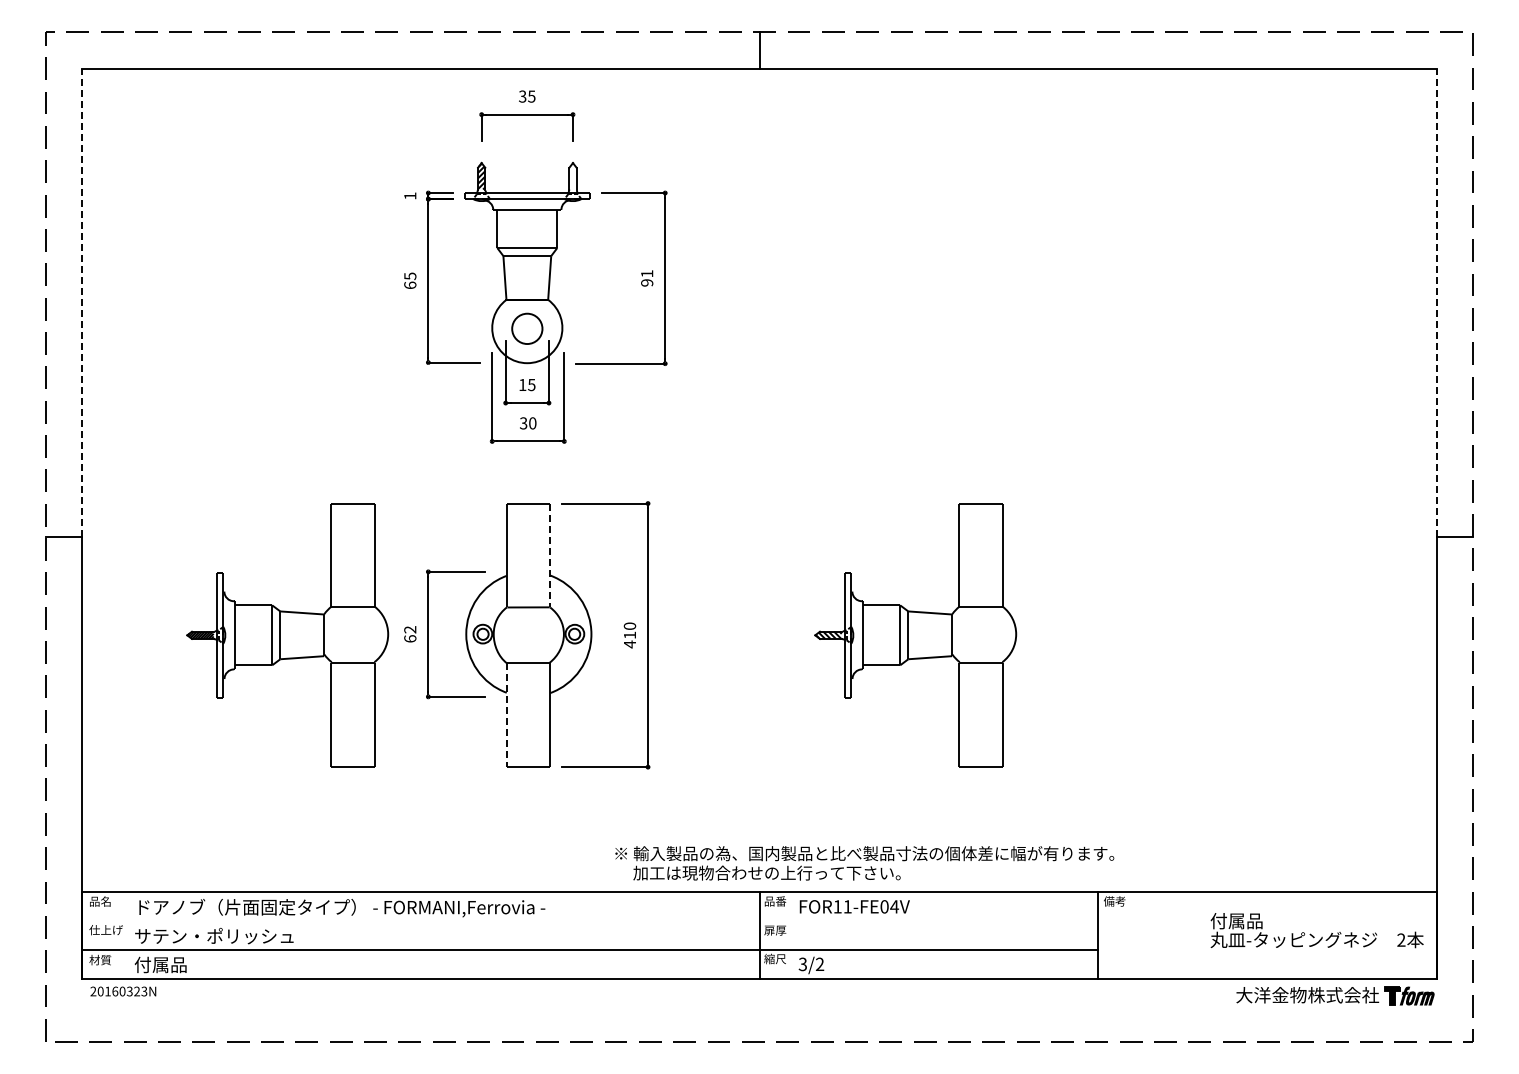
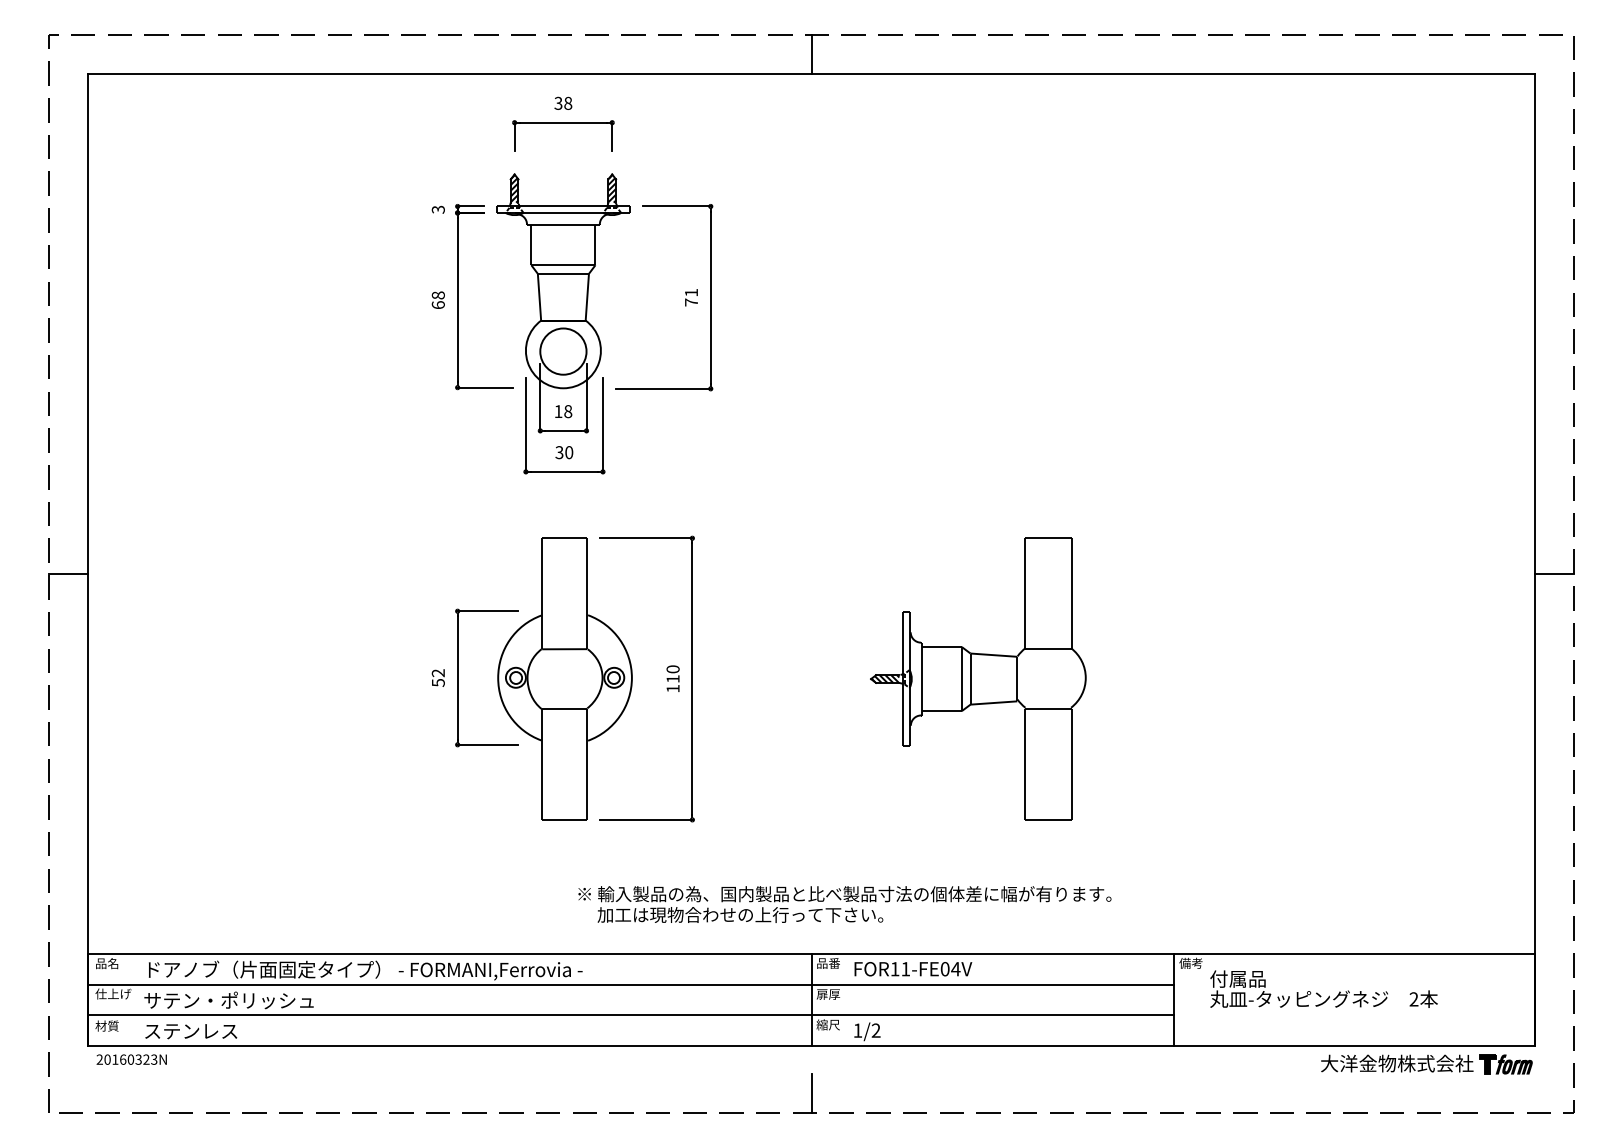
text: (531, 96) -> (567, 103), 35 -> 38
hatch: (572, 176) -> (611, 188), added
text: (410, 195) -> (438, 209), 1 -> 3
text: (410, 276) -> (438, 295), 65 -> 68
text: (647, 282) -> (691, 302), 91 -> 71
line: (82, 303) -> (88, 324), dashed -> solid
line: (1436, 303) -> (1534, 324), dashed -> solid
circle: (526, 328) -> (562, 351), size x1.43
text: (531, 384) -> (567, 411), 15 -> 18
line: (549, 555) -> (587, 593), dashed -> solid
part: (287, 635) -> (307, 679), removed
text: (410, 638) -> (438, 682), 62 -> 52
text: (629, 644) -> (672, 688), 410 -> 110
line: (506, 715) -> (541, 764), dashed -> solid
text: (864, 863) -> (844, 904), moved
line: (590, 921) -> (630, 984), added
text: (1316, 930) -> (1323, 989), moved
text: (177, 964) -> (189, 1030), 付属品 -> ステンレス
text: (802, 964) -> (857, 1030), 3/2 -> 1/2
line: (759, 1022) -> (811, 1092), added

